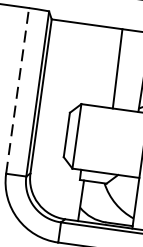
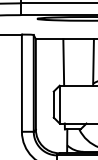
line: (117, 68) -> (63, 62), moved
line: (16, 91) -> (21, 83), dashed -> solid

